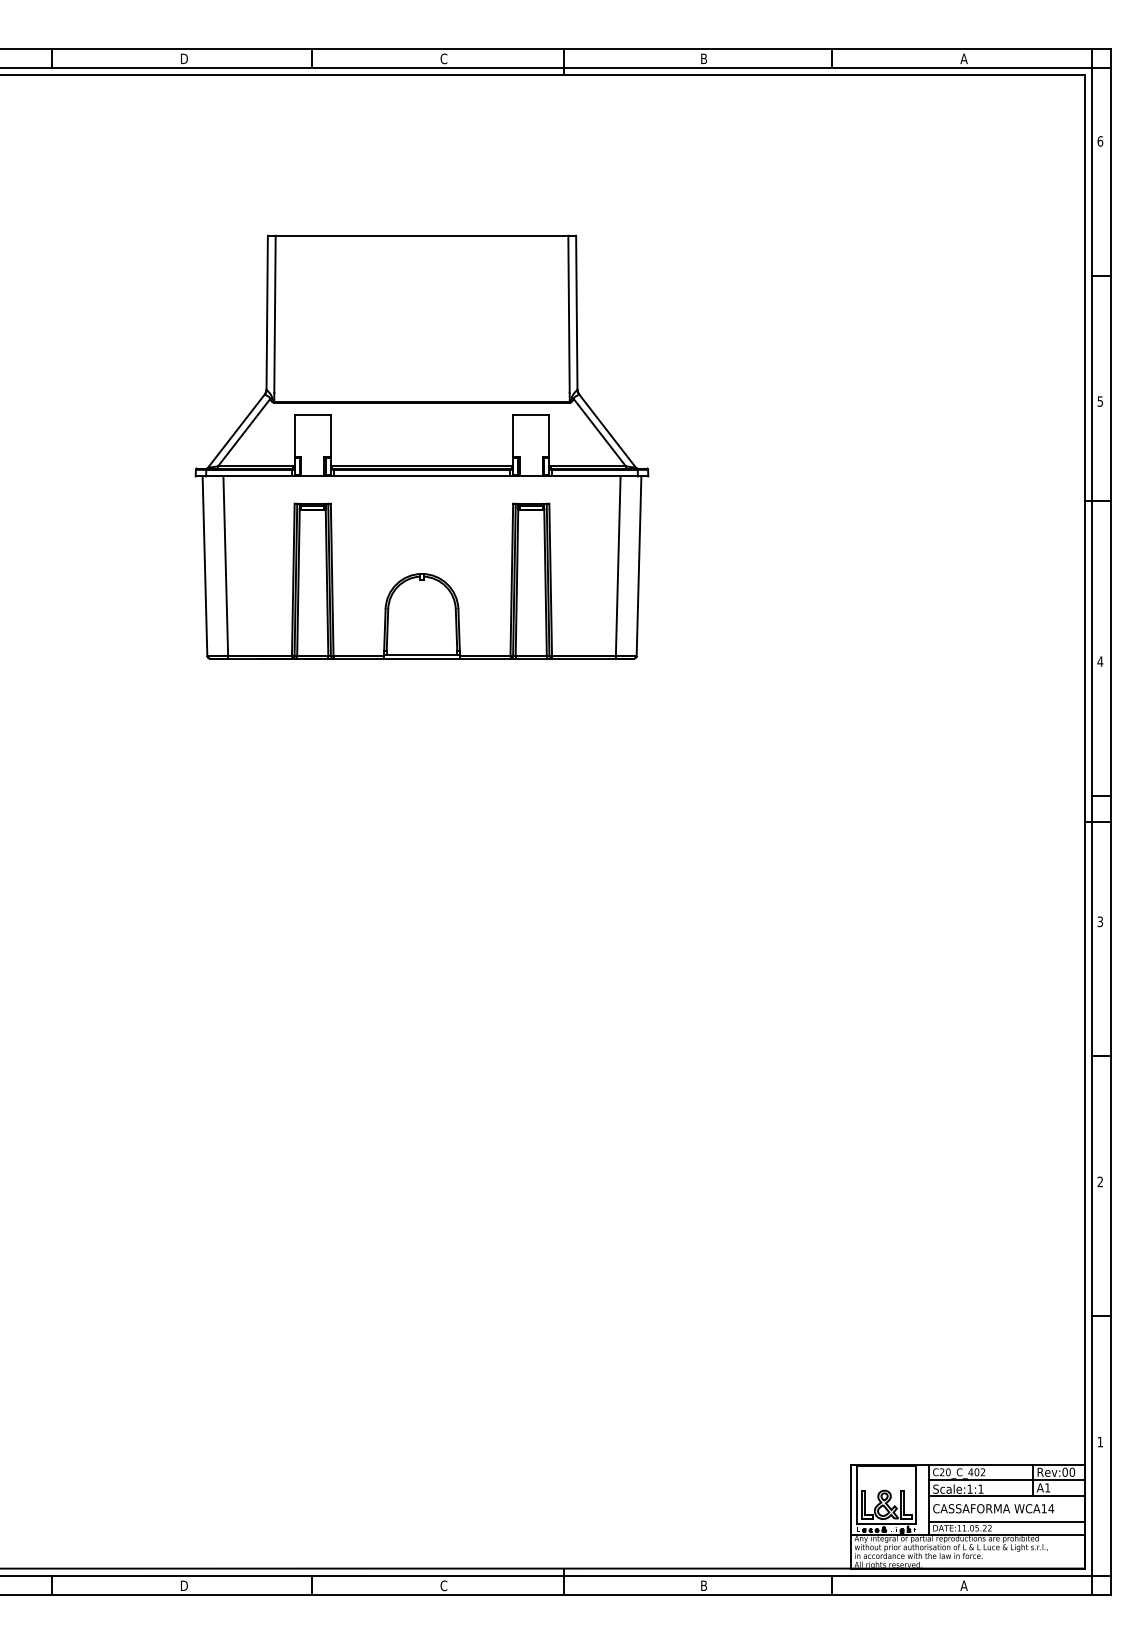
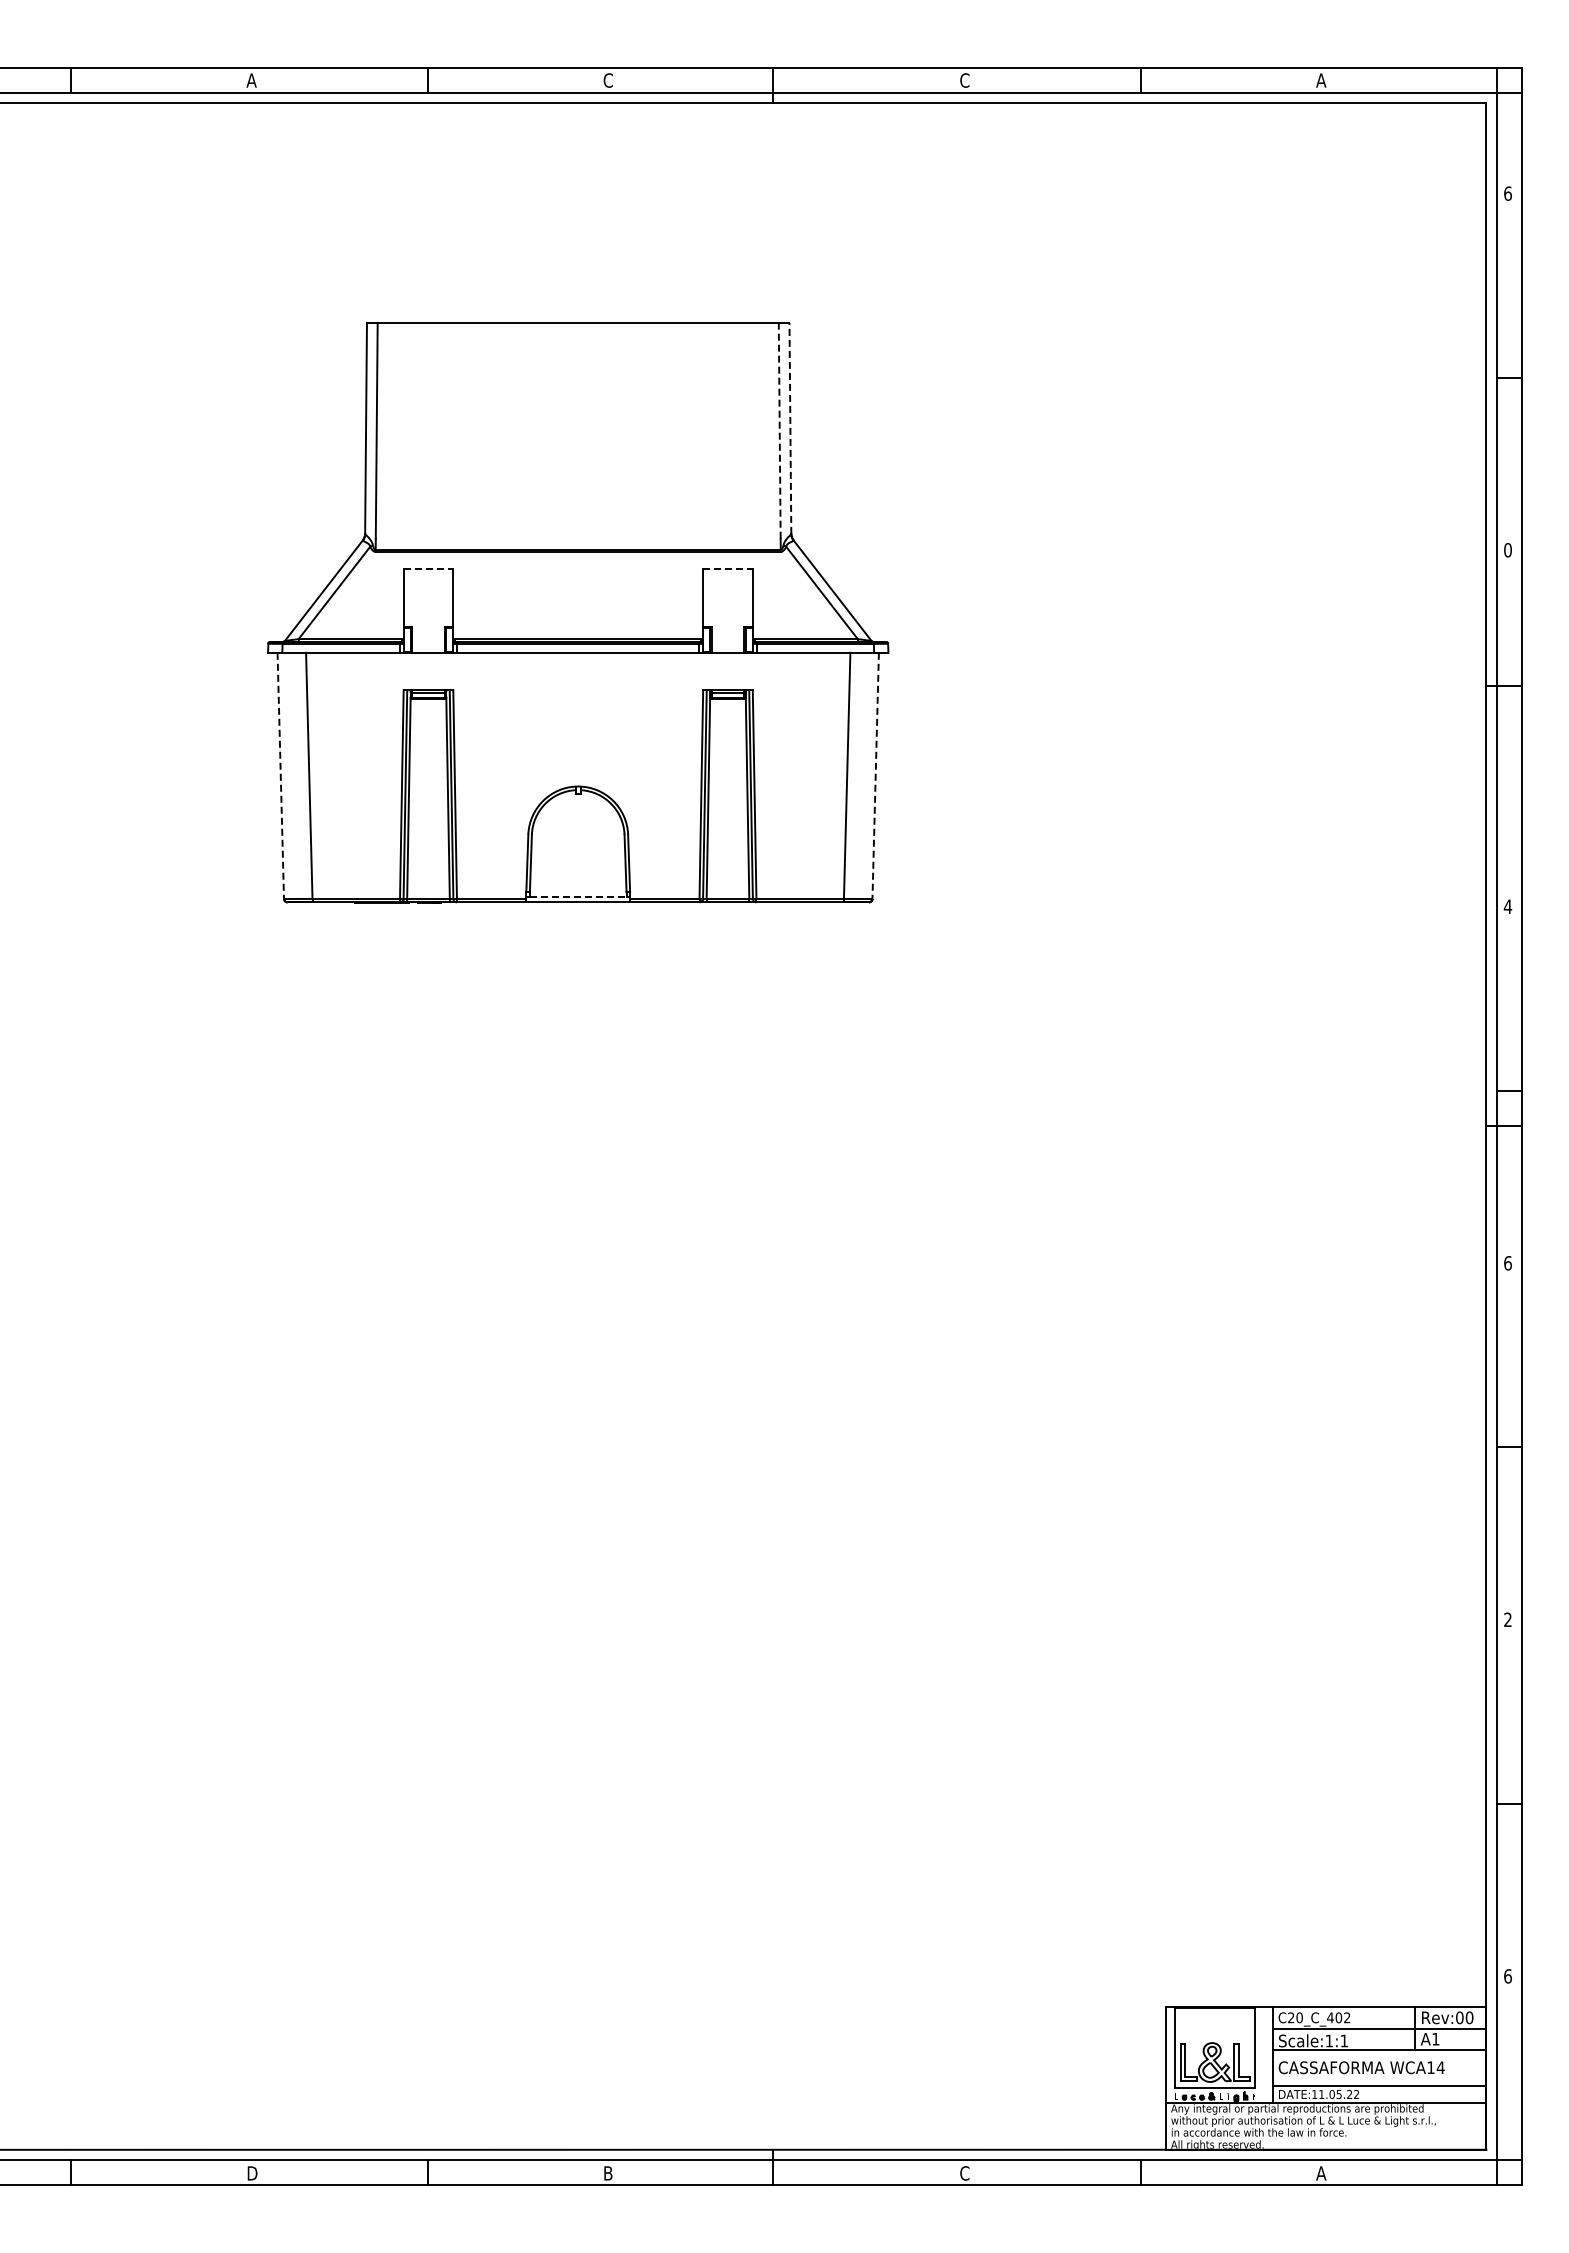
text: (183, 58) -> (251, 80), D -> A
text: (703, 58) -> (964, 80), B -> C
line: (576, 312) -> (790, 427), solid -> dashed
line: (568, 314) -> (779, 430), solid -> dashed
text: (1100, 401) -> (1507, 550), 5 -> 0
line: (312, 414) -> (428, 568), solid -> dashed
line: (530, 414) -> (727, 568), solid -> dashed
line: (204, 566) -> (280, 776), solid -> dashed
line: (638, 566) -> (875, 776), solid -> dashed
line: (422, 654) -> (578, 897), solid -> dashed
text: (1100, 921) -> (1507, 1263), 3 -> 6
text: (1100, 1442) -> (1507, 1976), 1 -> 6
text: (443, 1585) -> (607, 2173), C -> B
text: (703, 1585) -> (964, 2173), B -> C

